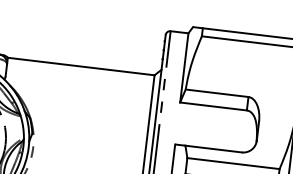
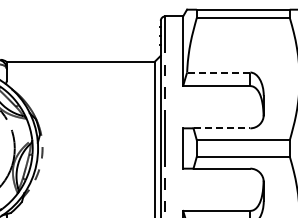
line: (216, 93) -> (218, 72), solid -> dashed
line: (214, 149) -> (222, 128), solid -> dashed

